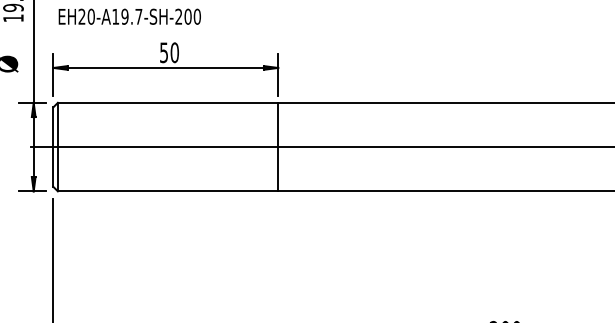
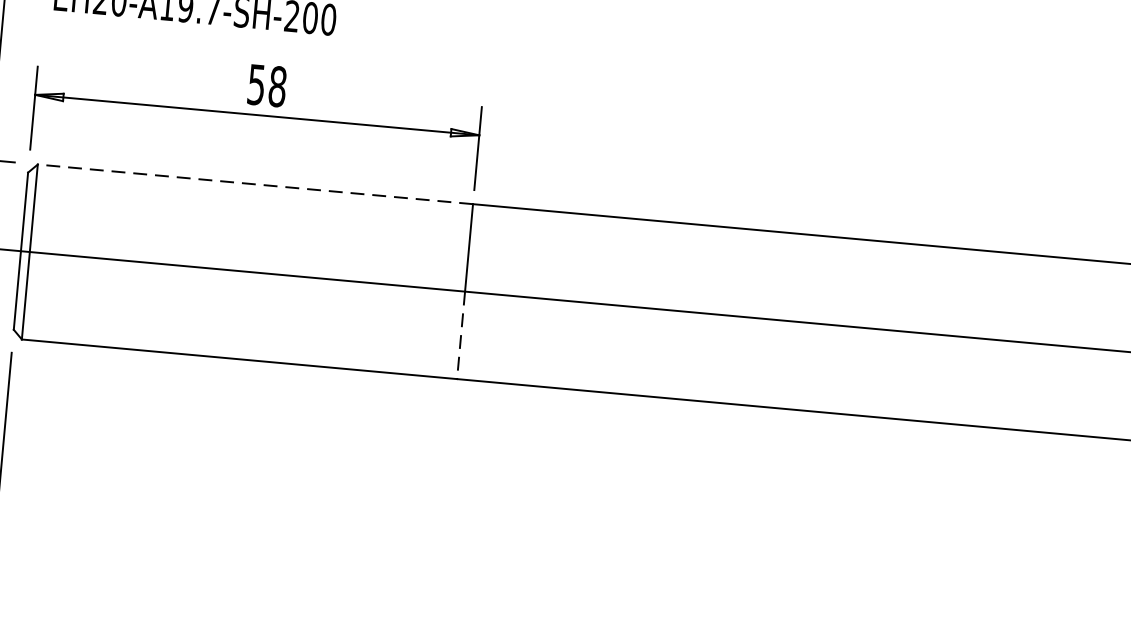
text: (174, 52) -> (277, 86), 50 -> 58
line: (167, 102) -> (254, 183), solid -> dashed
line: (278, 169) -> (461, 335), solid -> dashed

